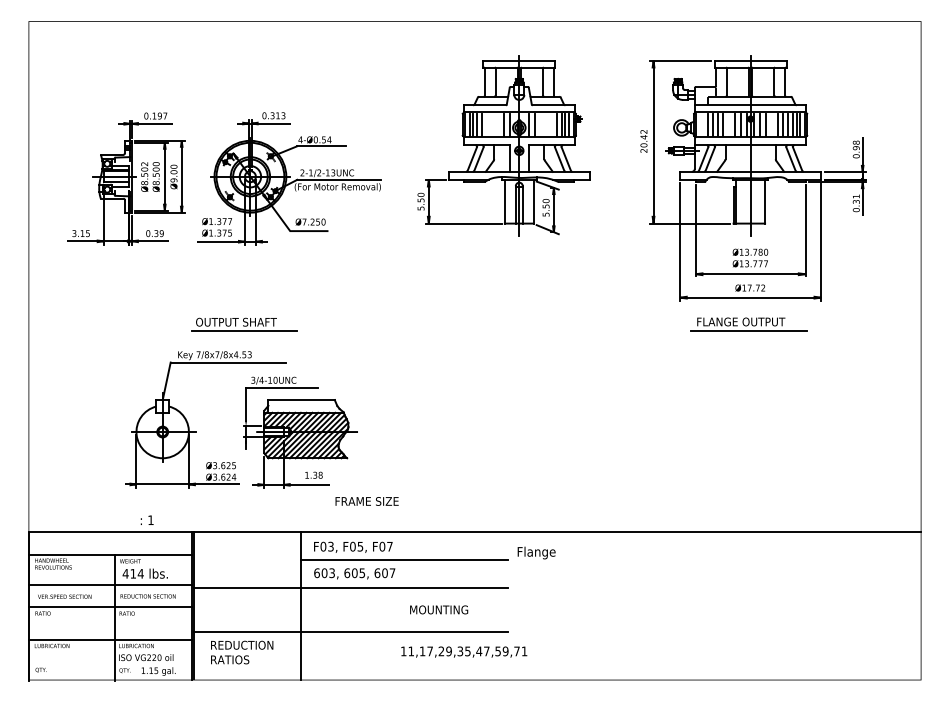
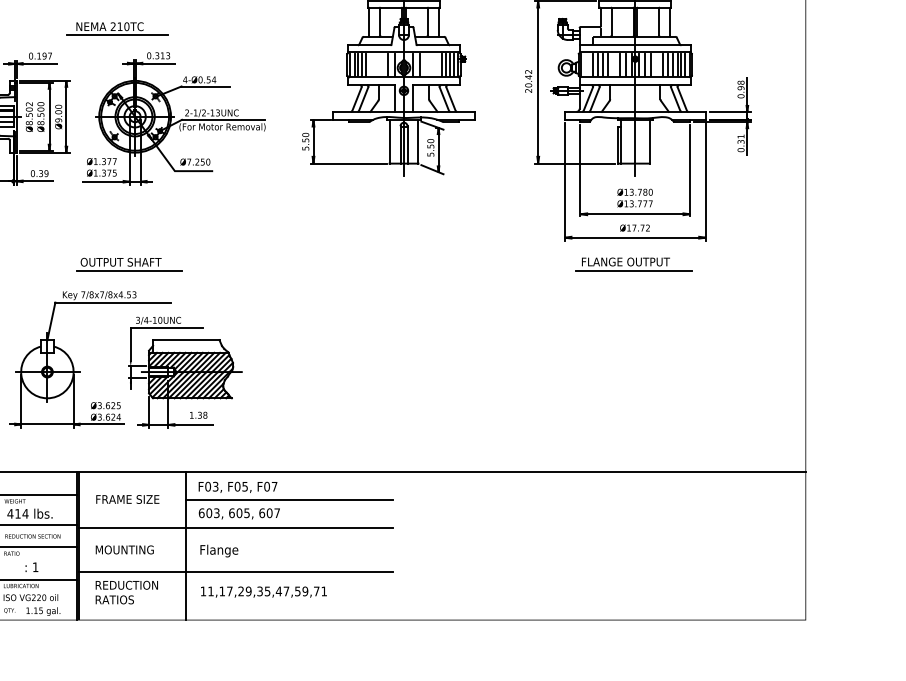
part: (232, 88) -> (117, 28), added
text: (366, 501) -> (127, 499), moved
text: (146, 519) -> (31, 566), moved
text: (536, 552) -> (219, 550), moved
text: (439, 609) -> (125, 549), moved
text: (464, 651) -> (264, 591), moved

